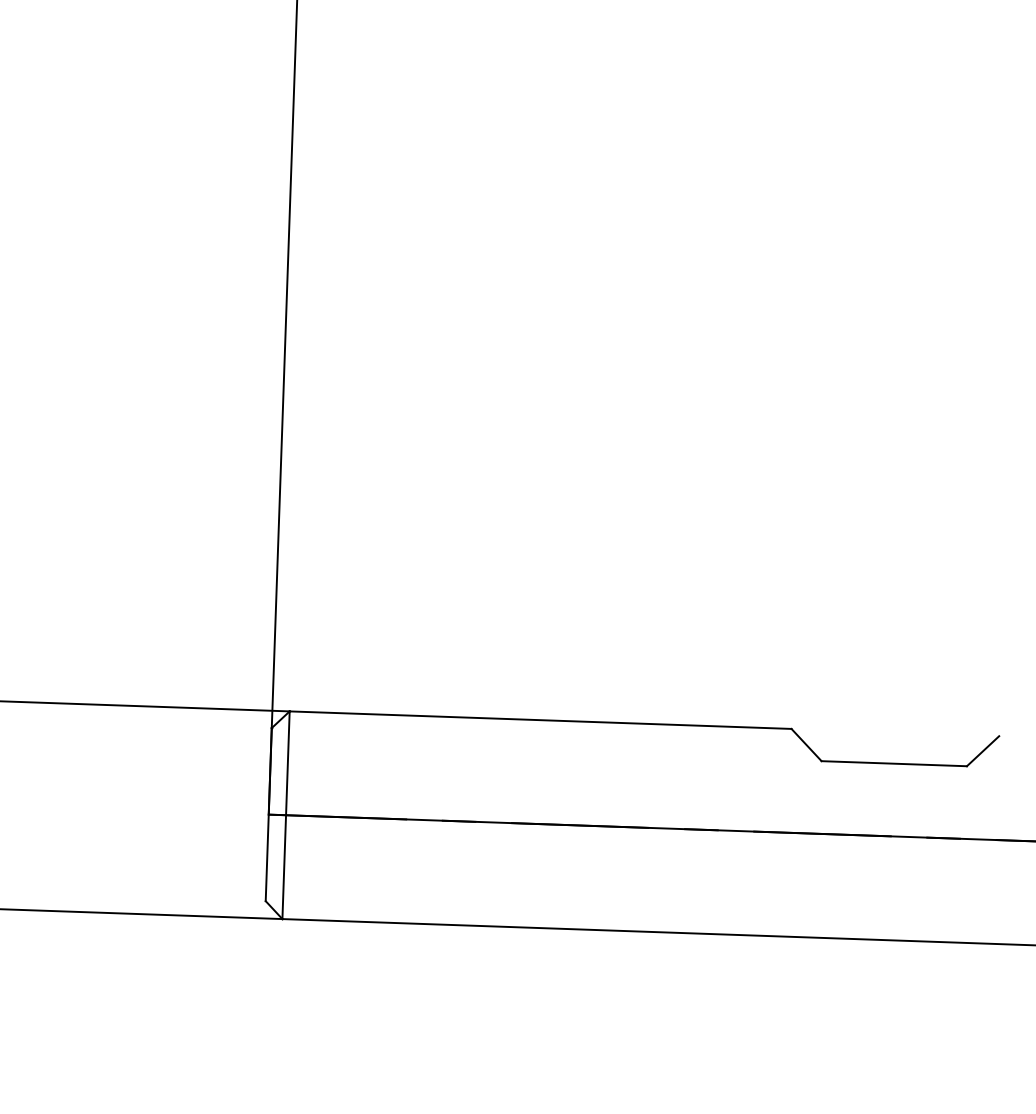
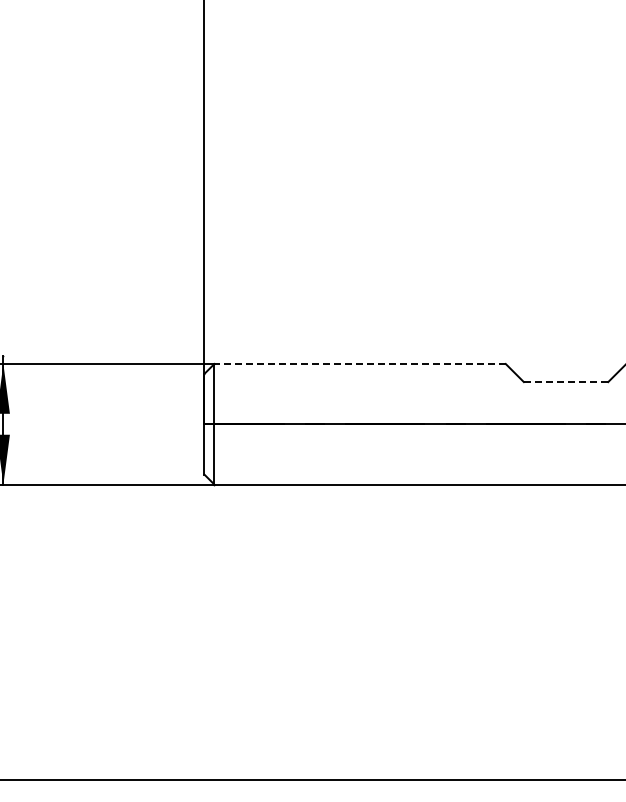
line: (541, 719) -> (360, 363), solid -> dashed
line: (893, 764) -> (565, 382), solid -> dashed

